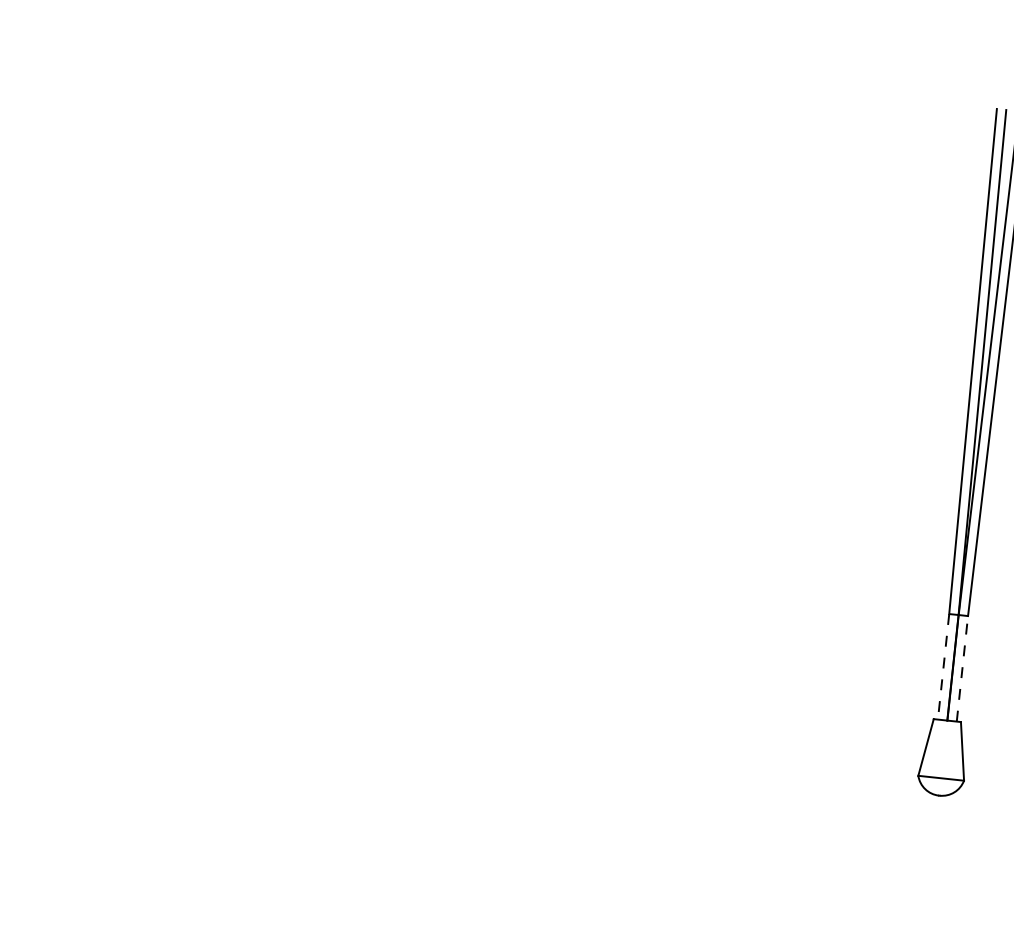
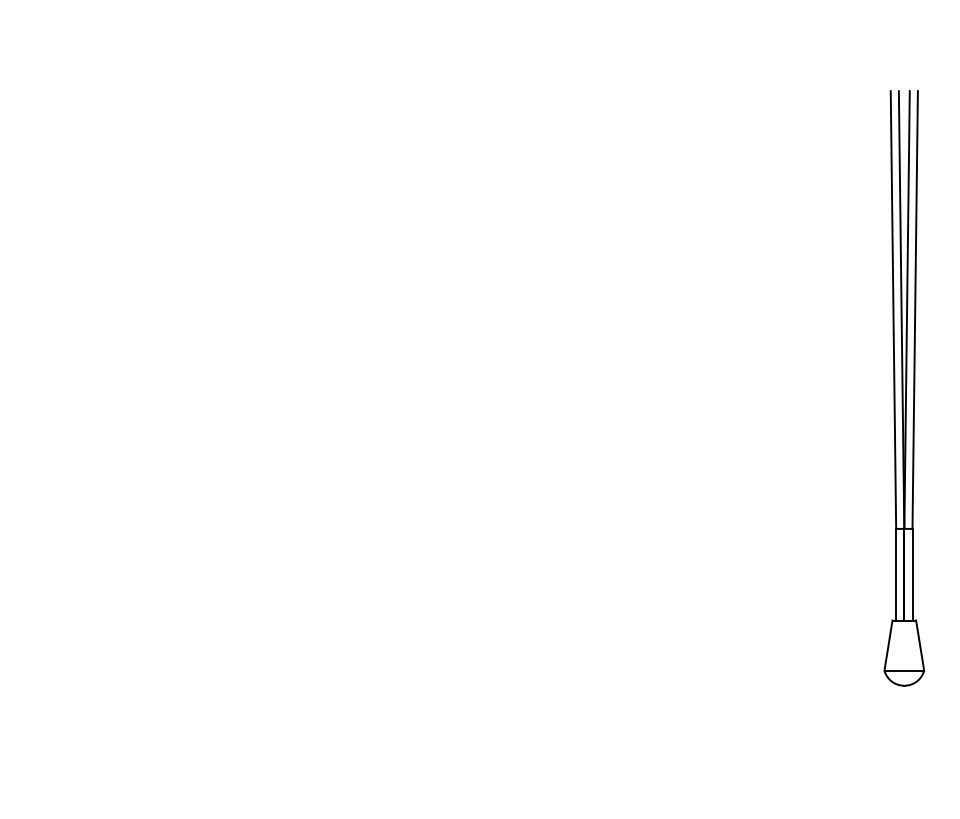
line: (944, 666) -> (896, 574), dashed -> solid
line: (962, 668) -> (912, 574), dashed -> solid

